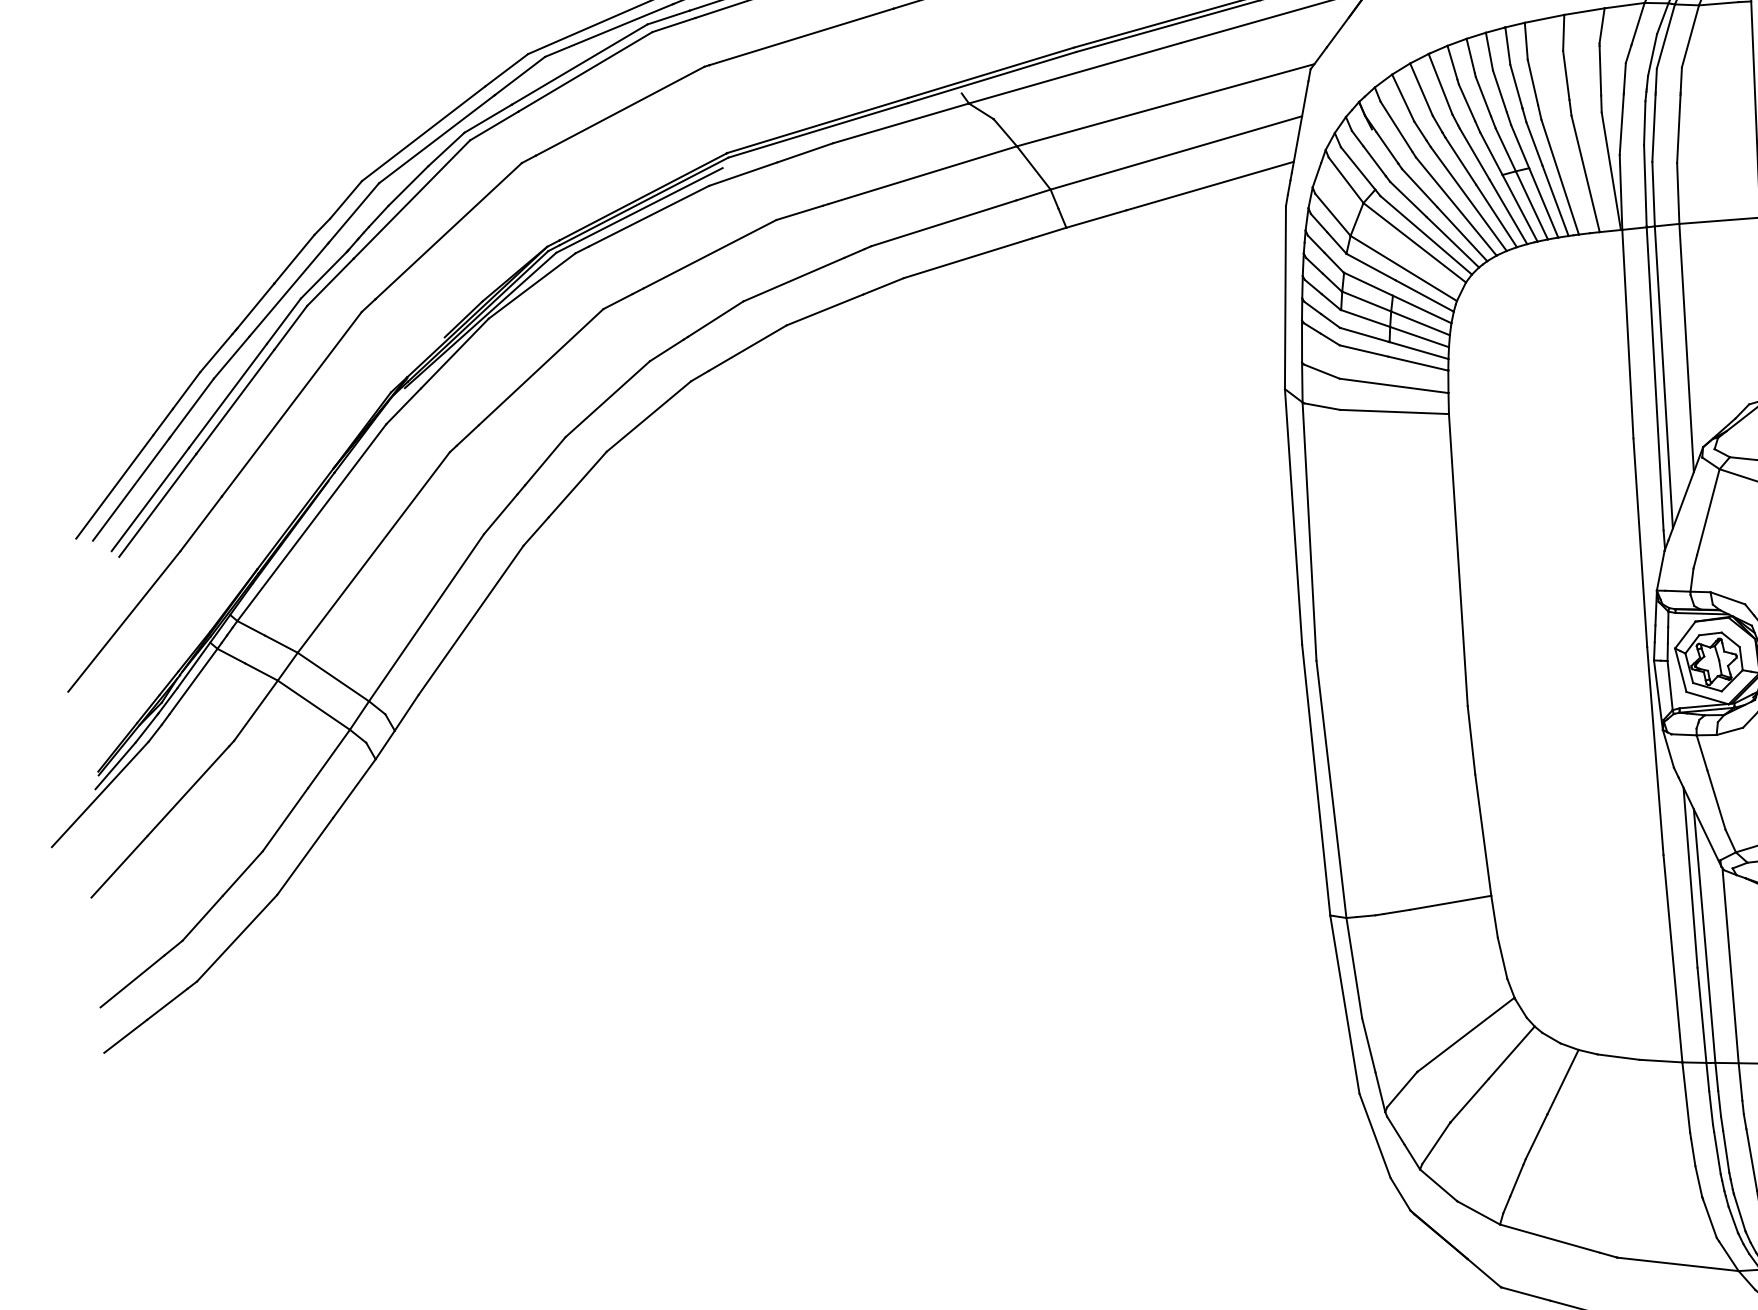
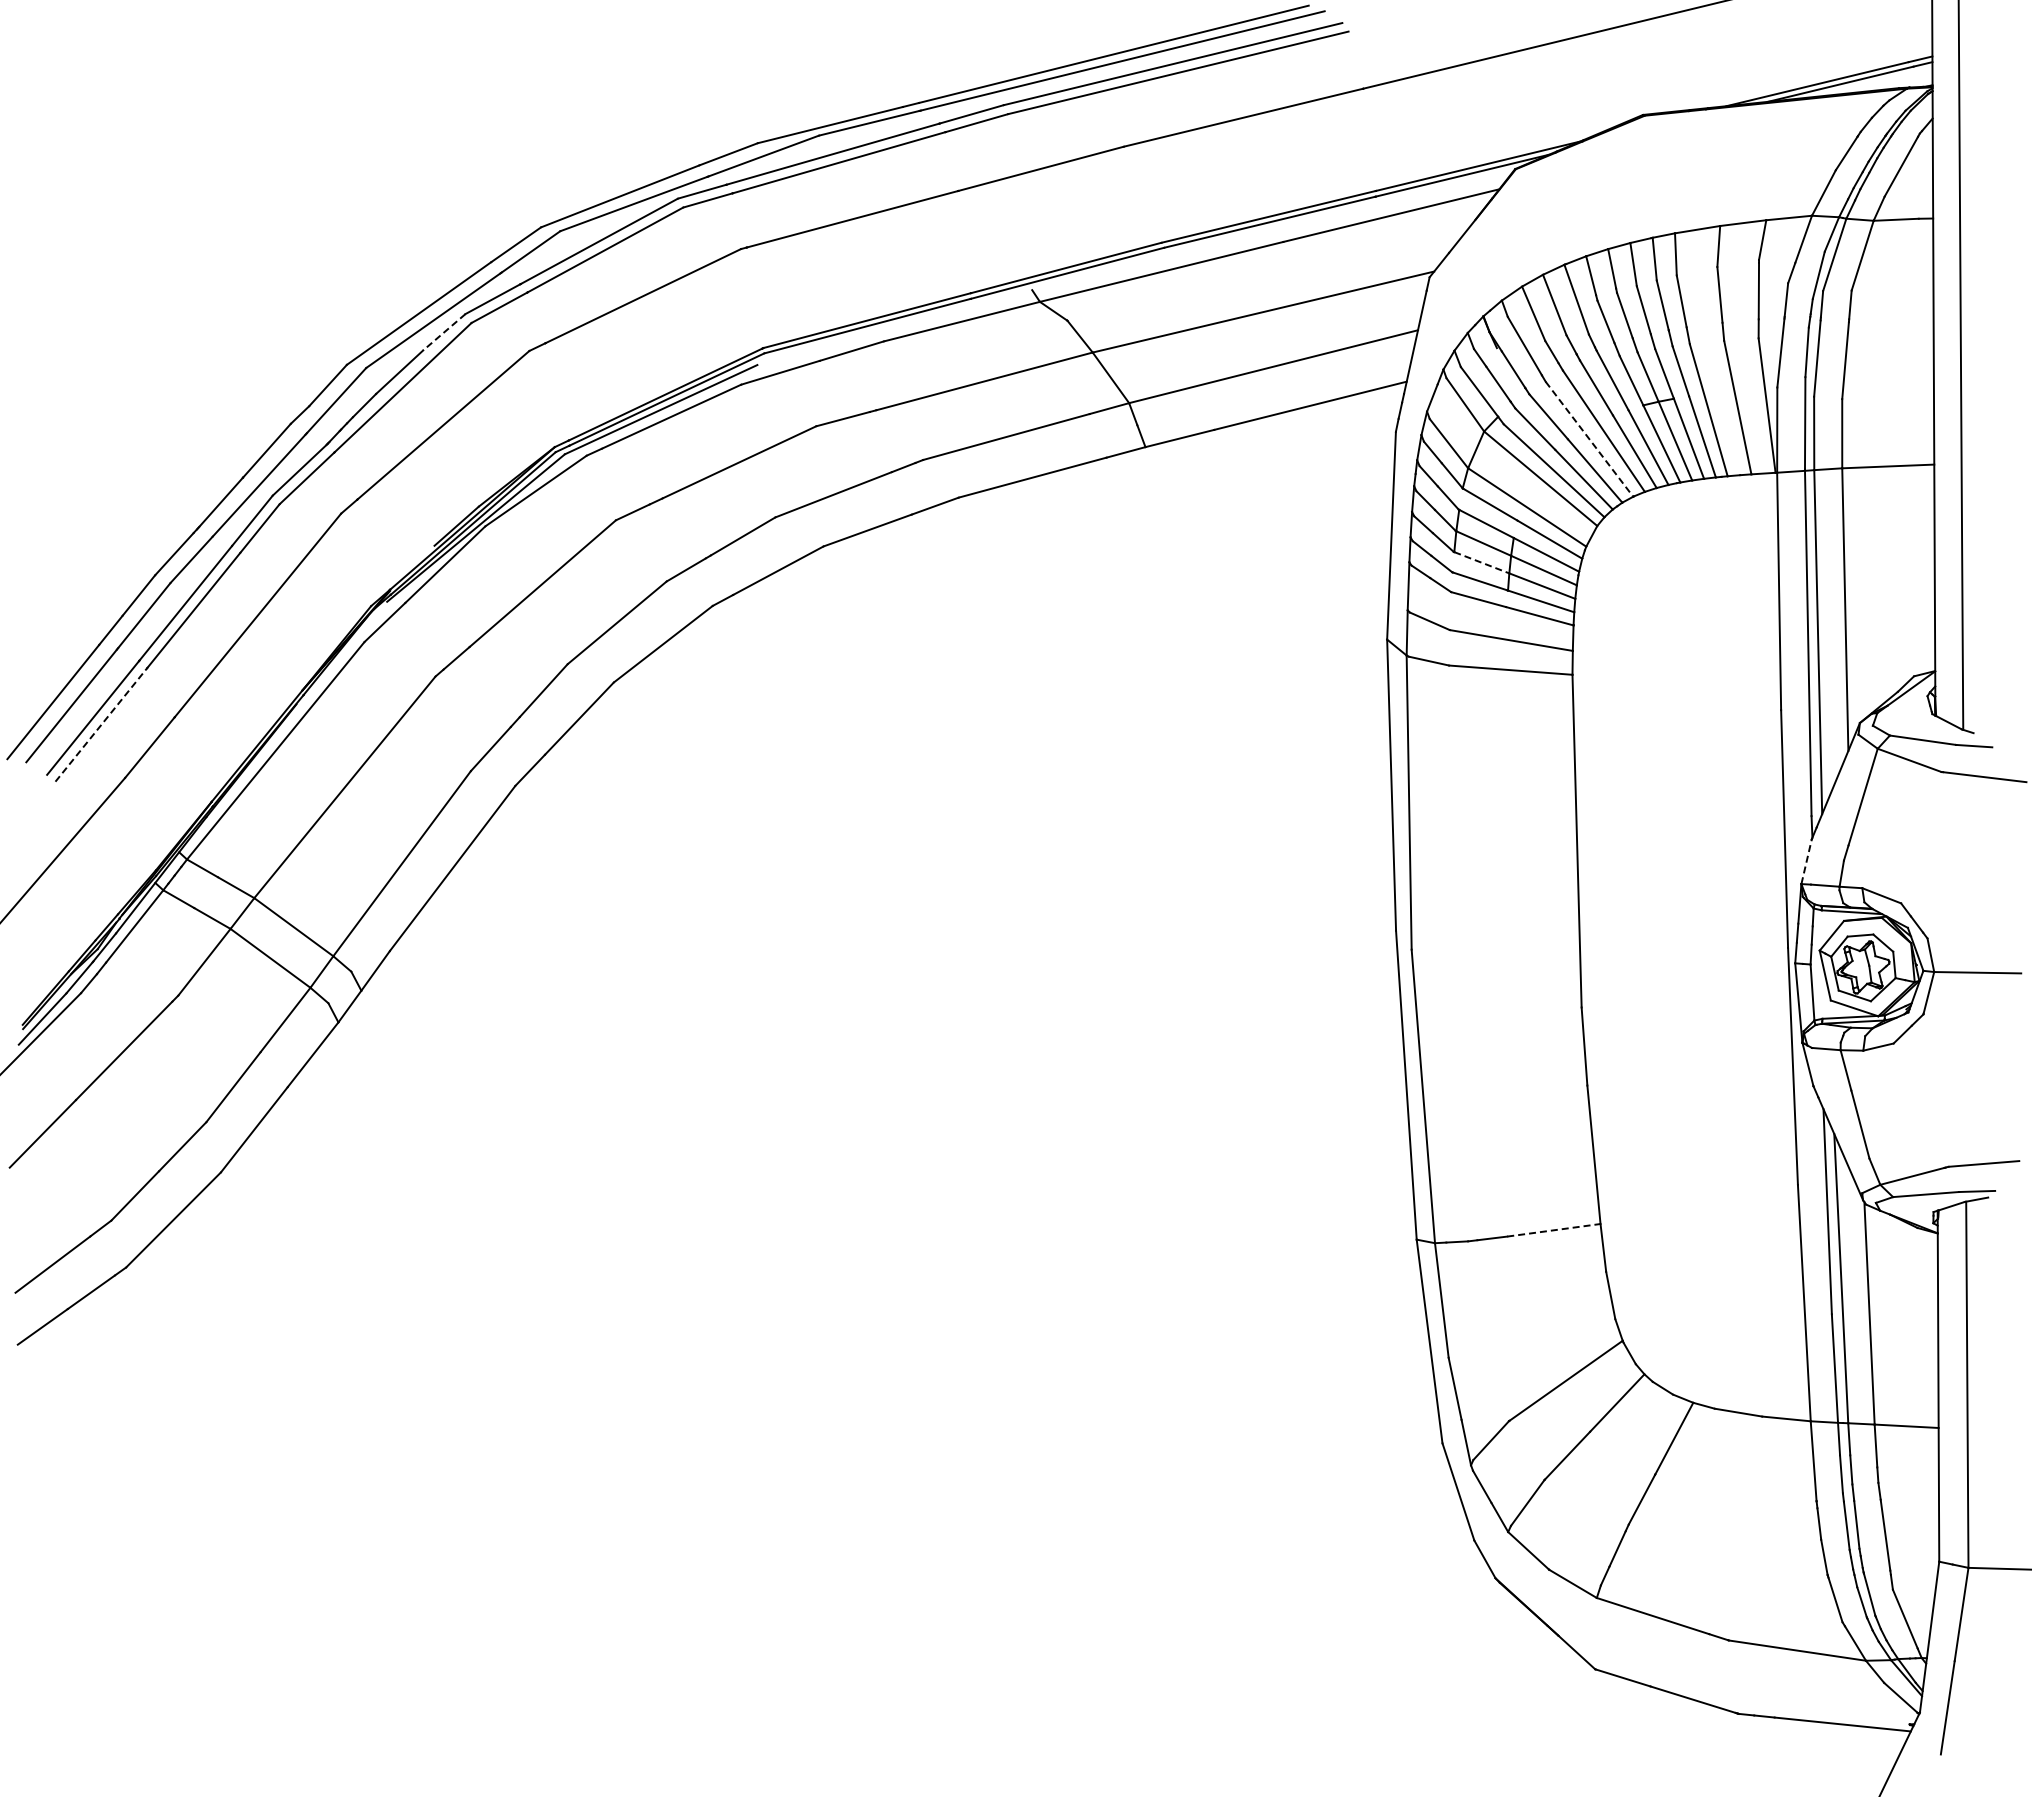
line: (446, 149) -> (444, 332), solid -> dashed
line: (1456, 206) -> (1589, 439), solid -> dashed
line: (1366, 318) -> (1482, 562), solid -> dashed
line: (157, 505) -> (101, 724), solid -> dashed
line: (1660, 570) -> (1806, 861), solid -> dashed
line: (1451, 903) -> (1554, 1230), solid -> dashed

